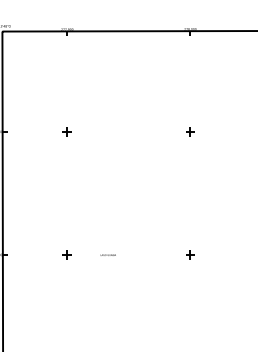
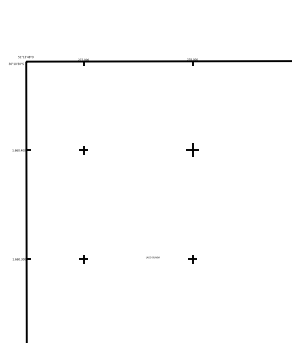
part: (190, 131) -> (192, 150), size x1.6
text: (107, 255) -> (152, 257), moved

